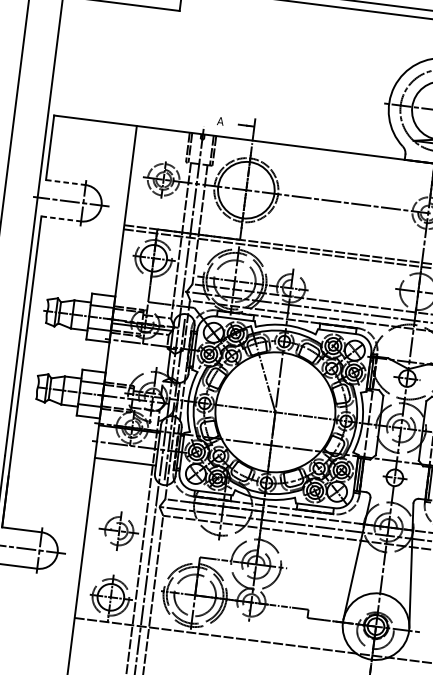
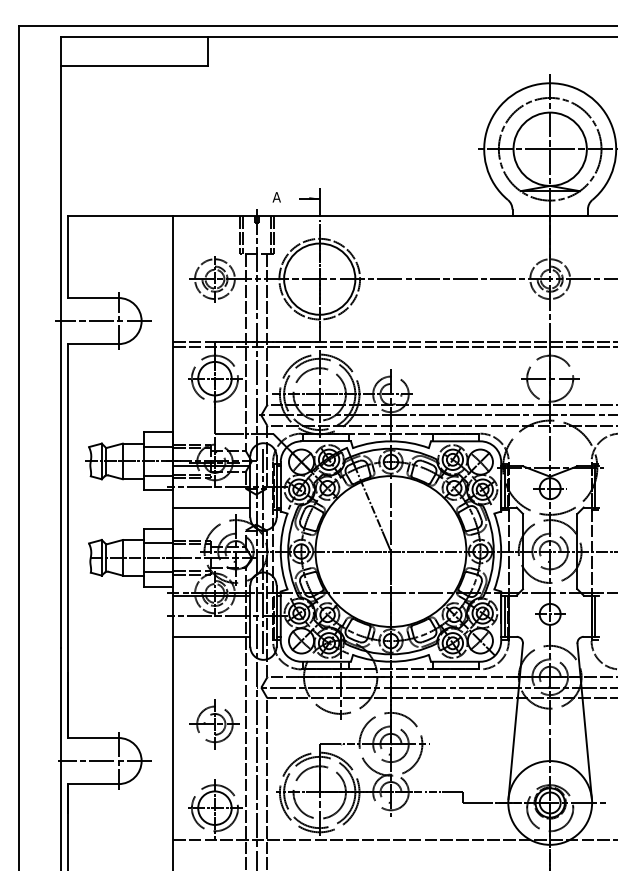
line: (65, 182) -> (93, 298), dashed -> solid
line: (61, 219) -> (93, 344), dashed -> solid
line: (138, 359) -> (211, 507), added

